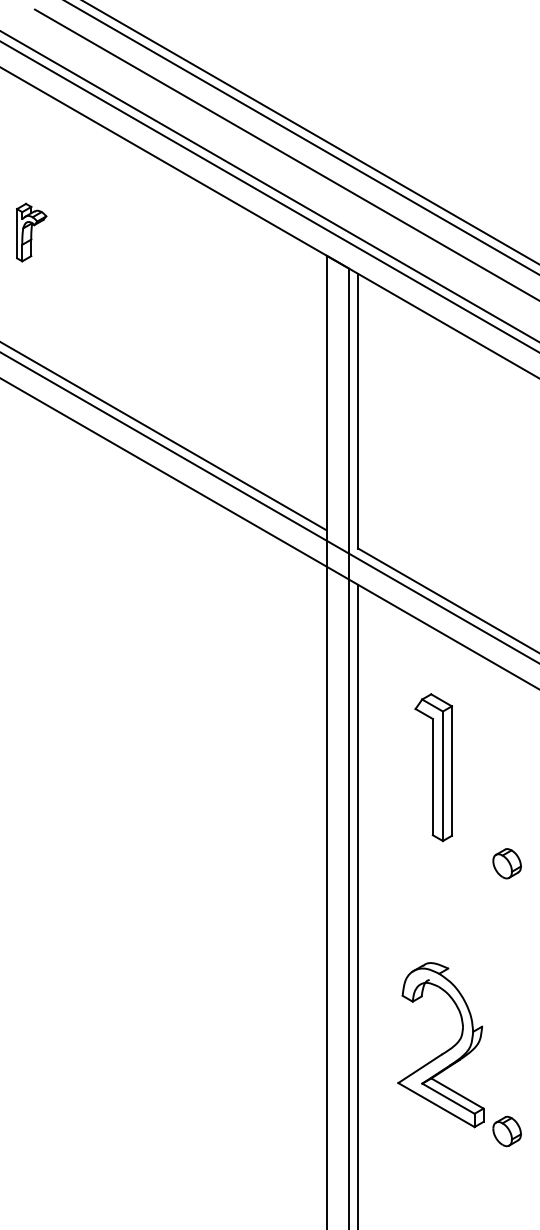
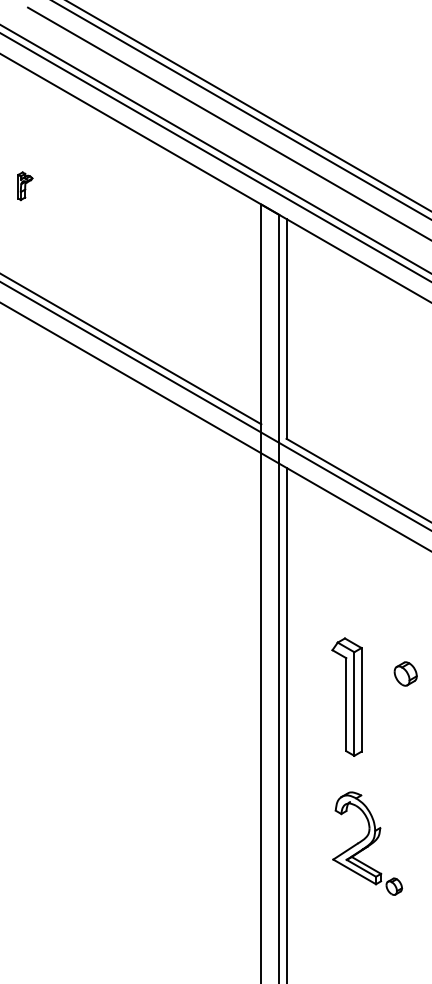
part: (31, 233) -> (25, 186), size x0.6
part: (433, 766) -> (346, 696), moved
part: (506, 863) -> (405, 673), moved
part: (459, 1054) -> (367, 843), size x0.7

